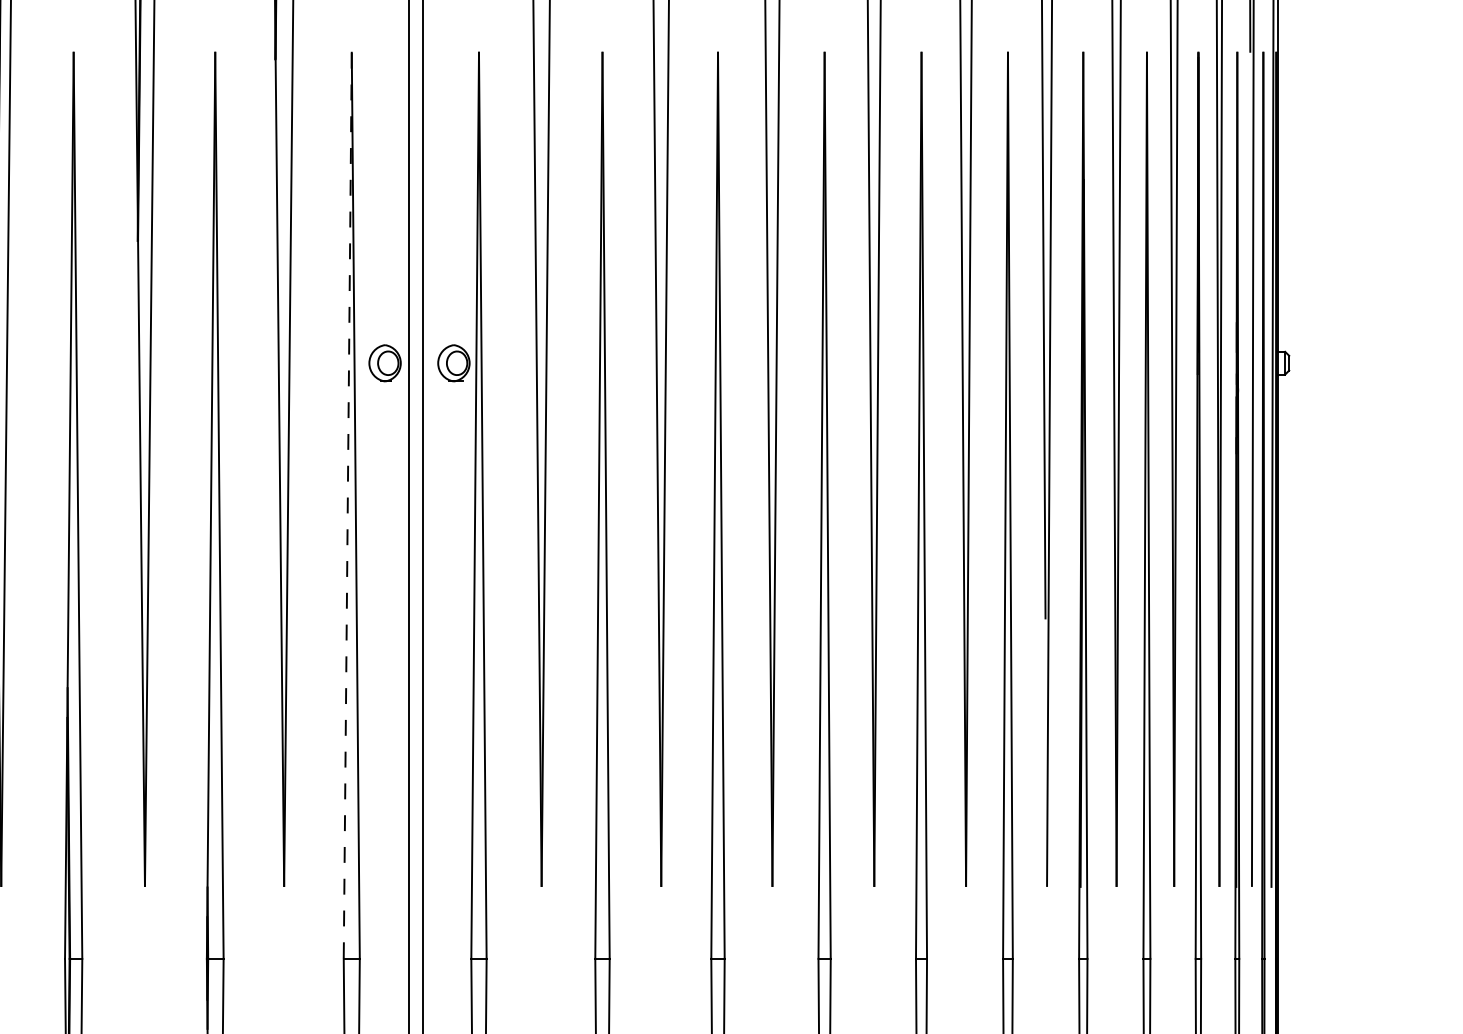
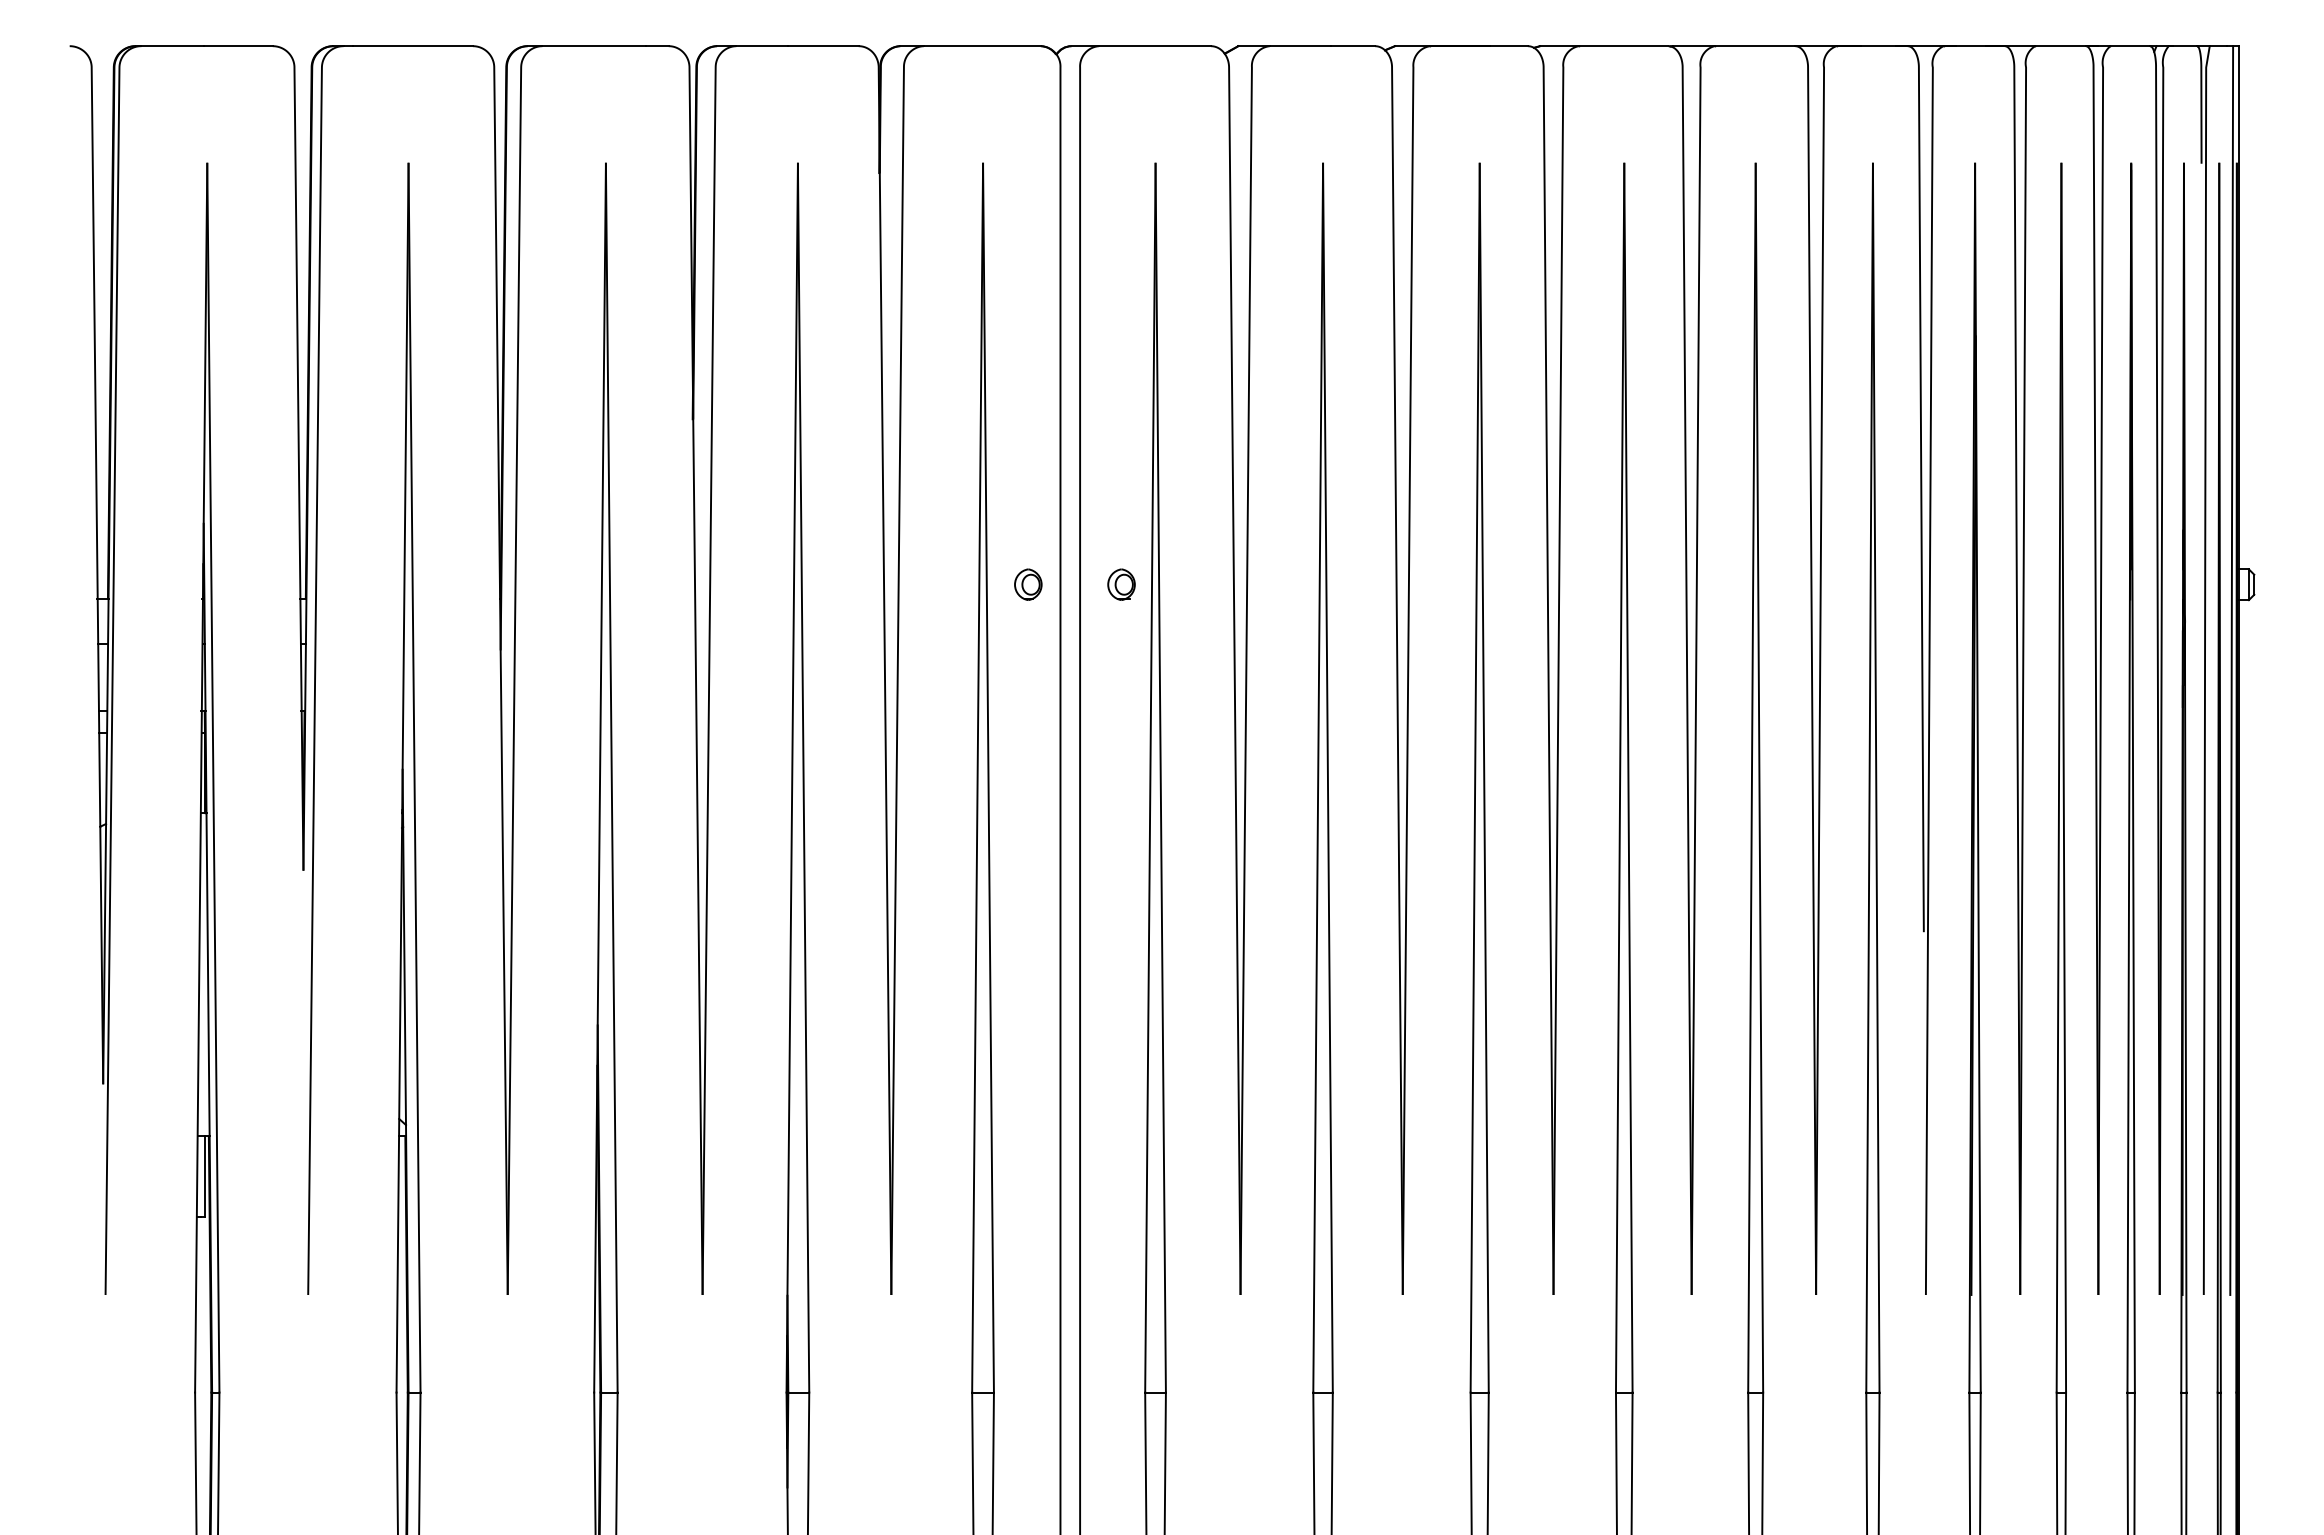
part: (385, 363) -> (1028, 584), size x0.62
part: (453, 363) -> (1121, 584), size x0.62
line: (347, 506) -> (977, 778), dashed -> solid

